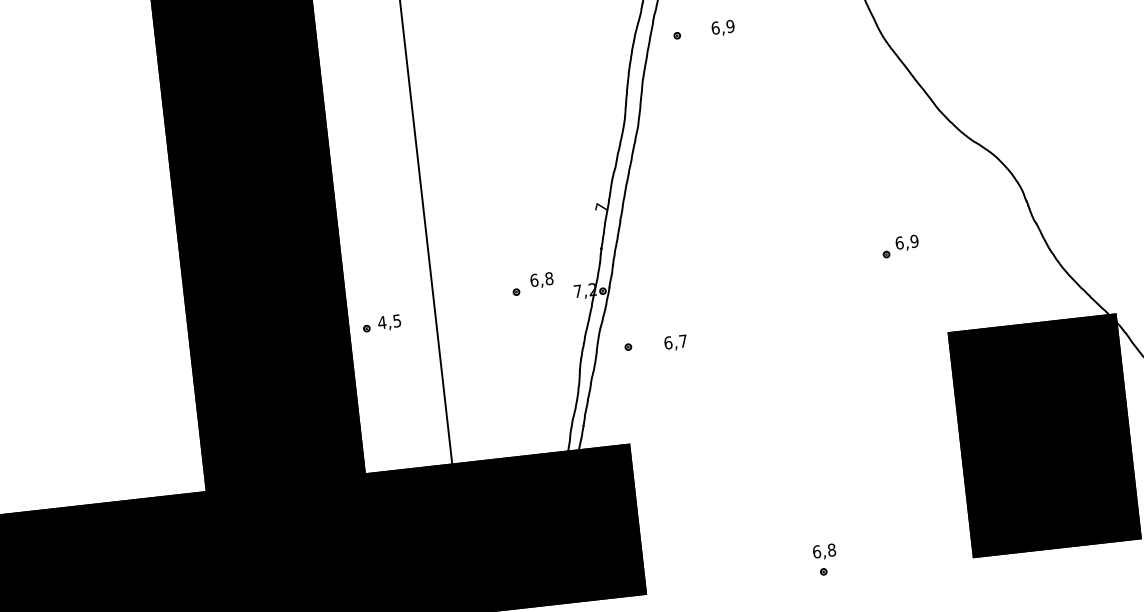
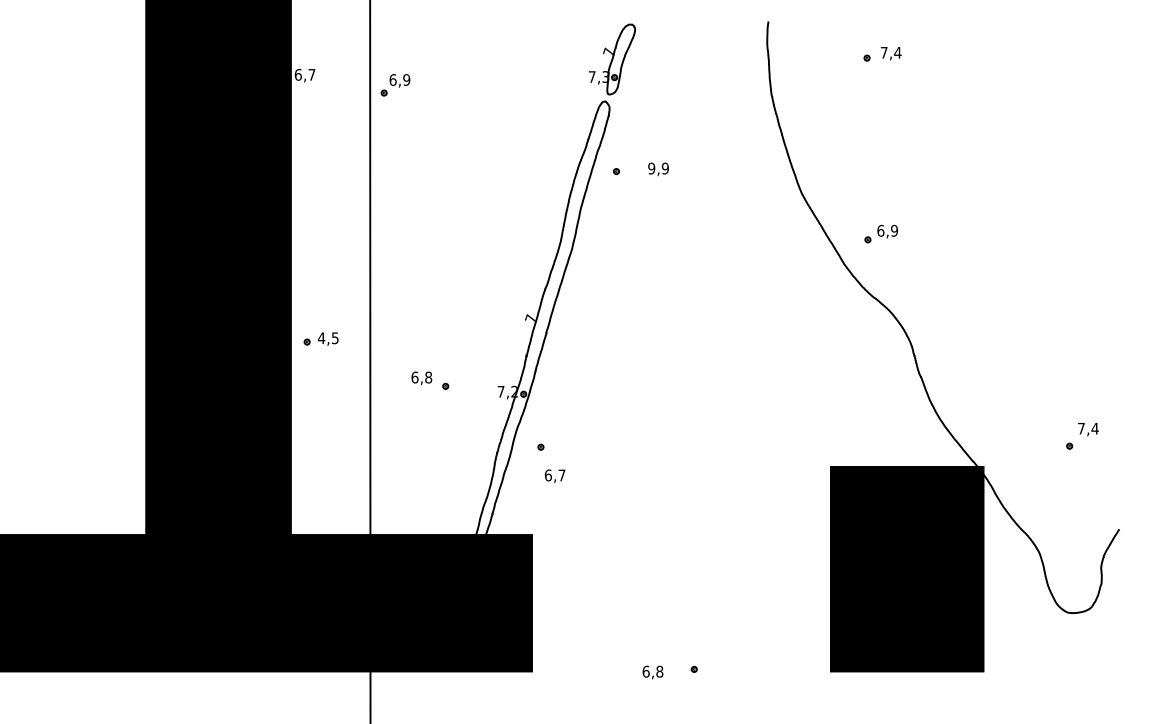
text: (715, 28) -> (651, 168), 6,9 -> 9,9
part: (899, 246) -> (880, 233), moved
text: (541, 280) -> (421, 378), moved
part: (381, 323) -> (320, 338), moved
text: (675, 342) -> (554, 475), moved
text: (823, 551) -> (652, 672), moved

